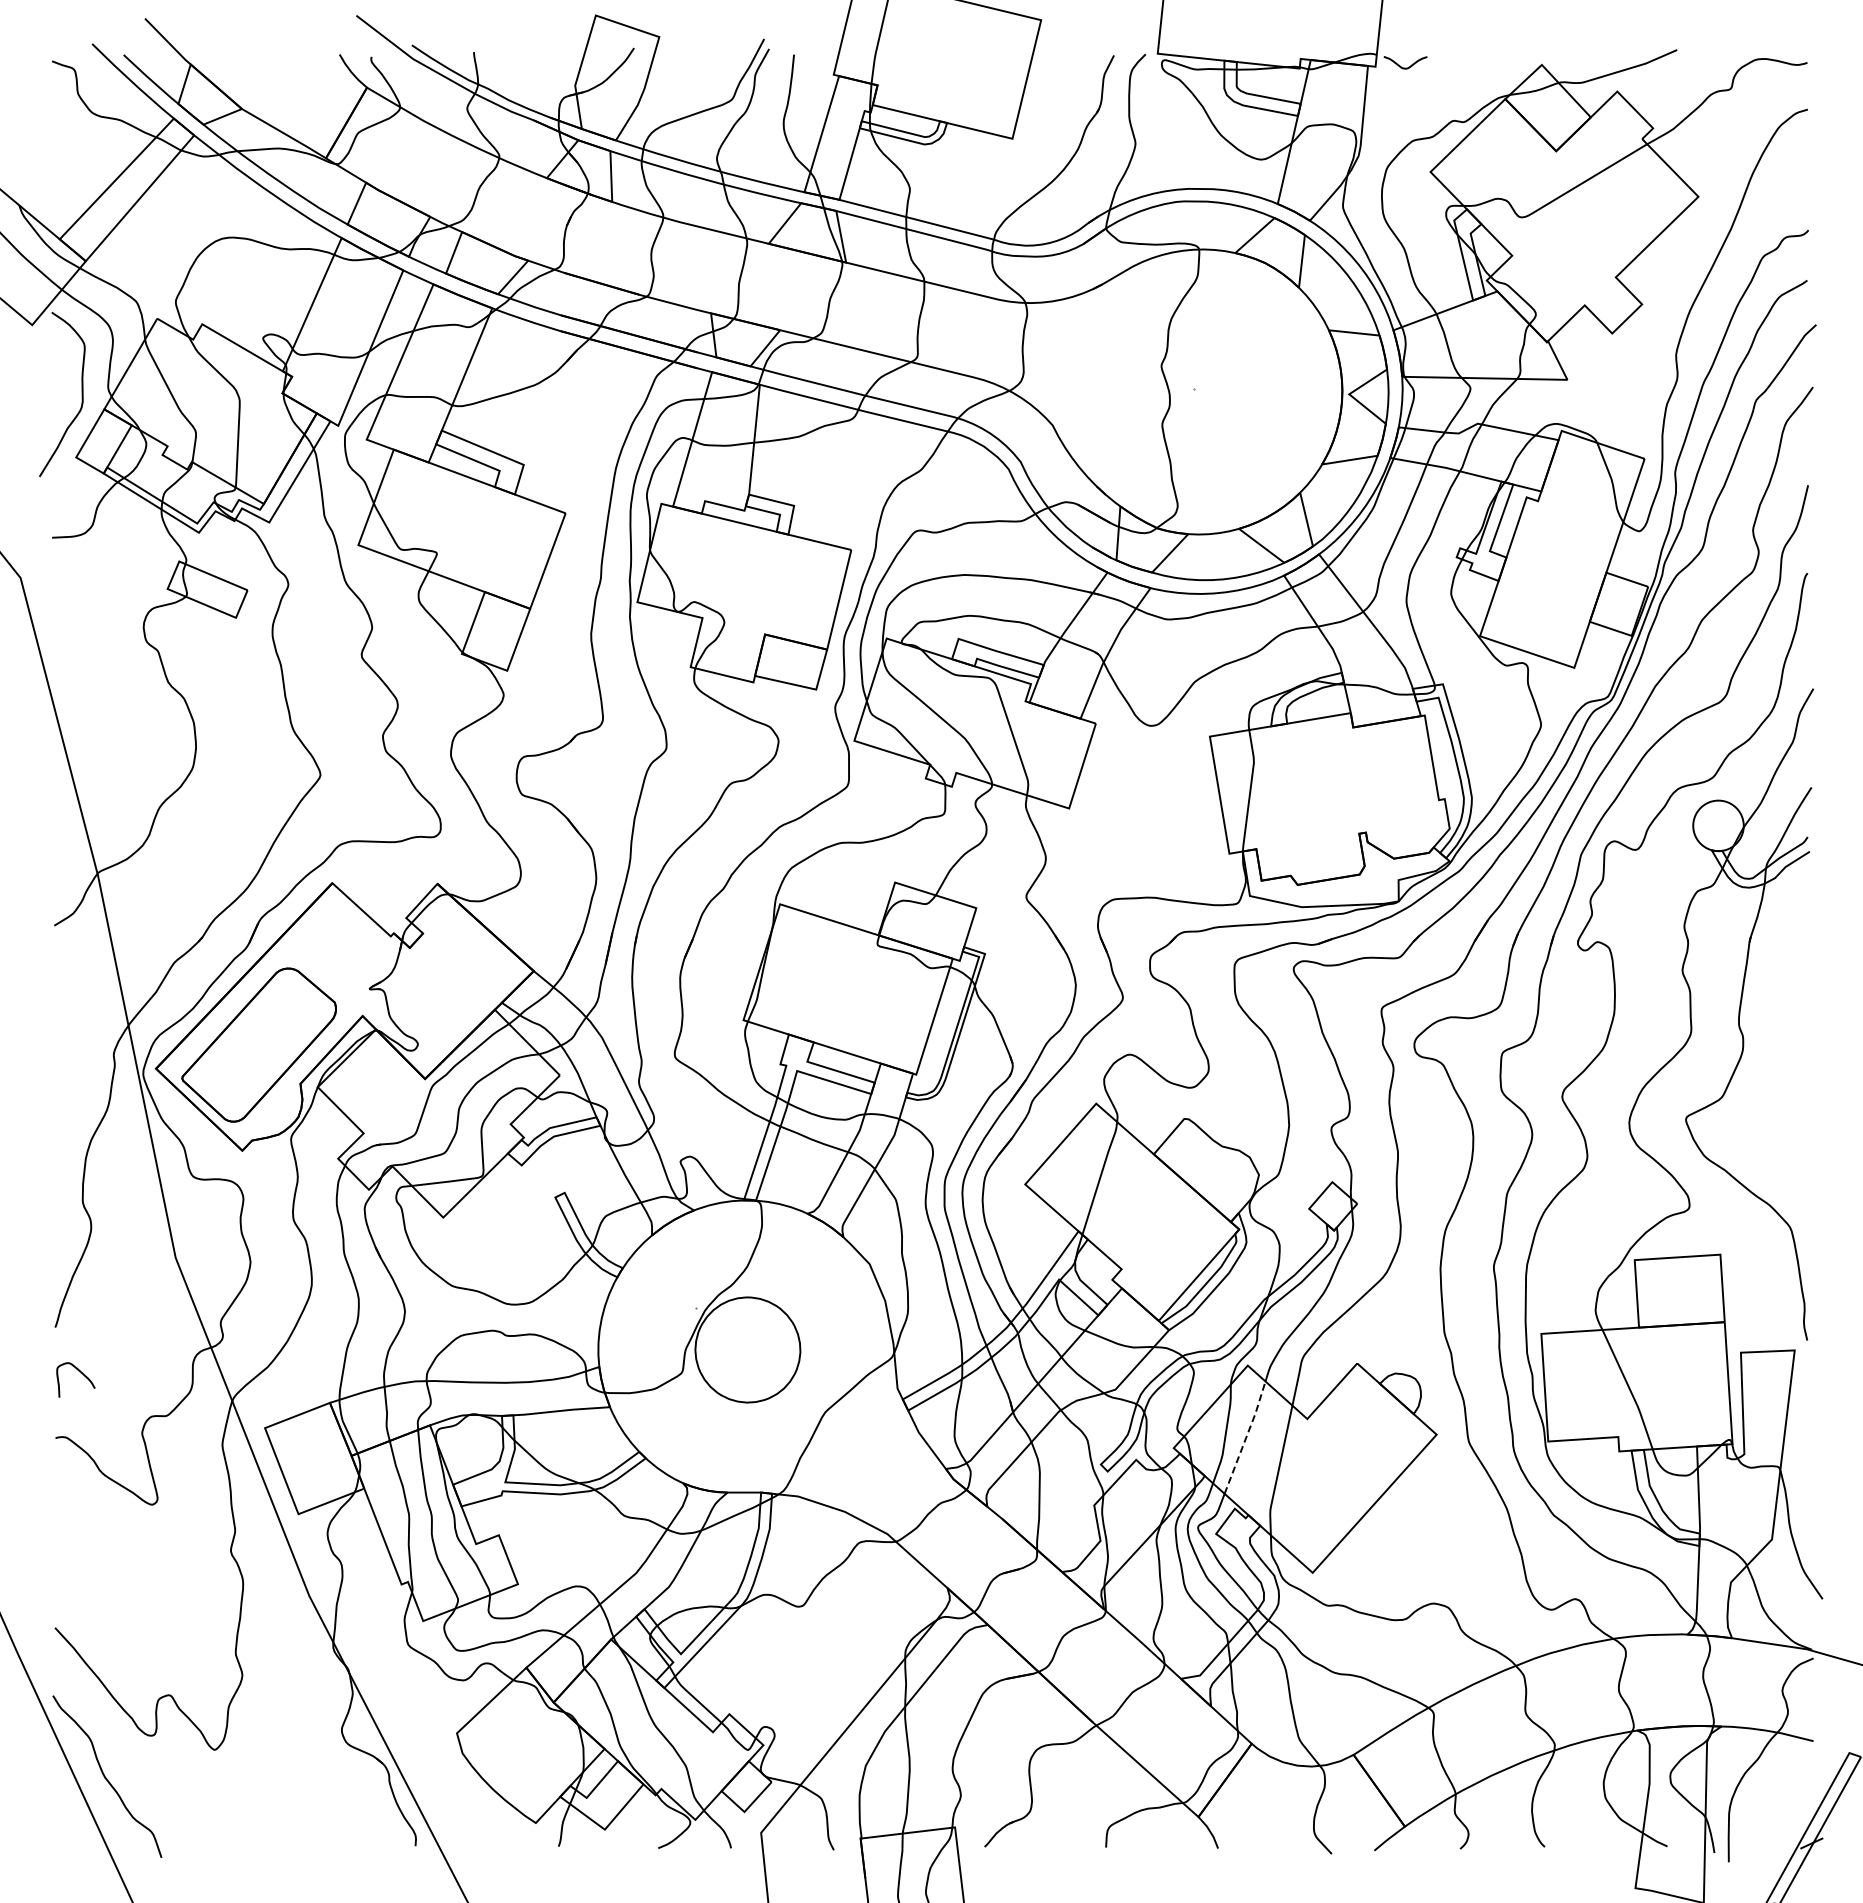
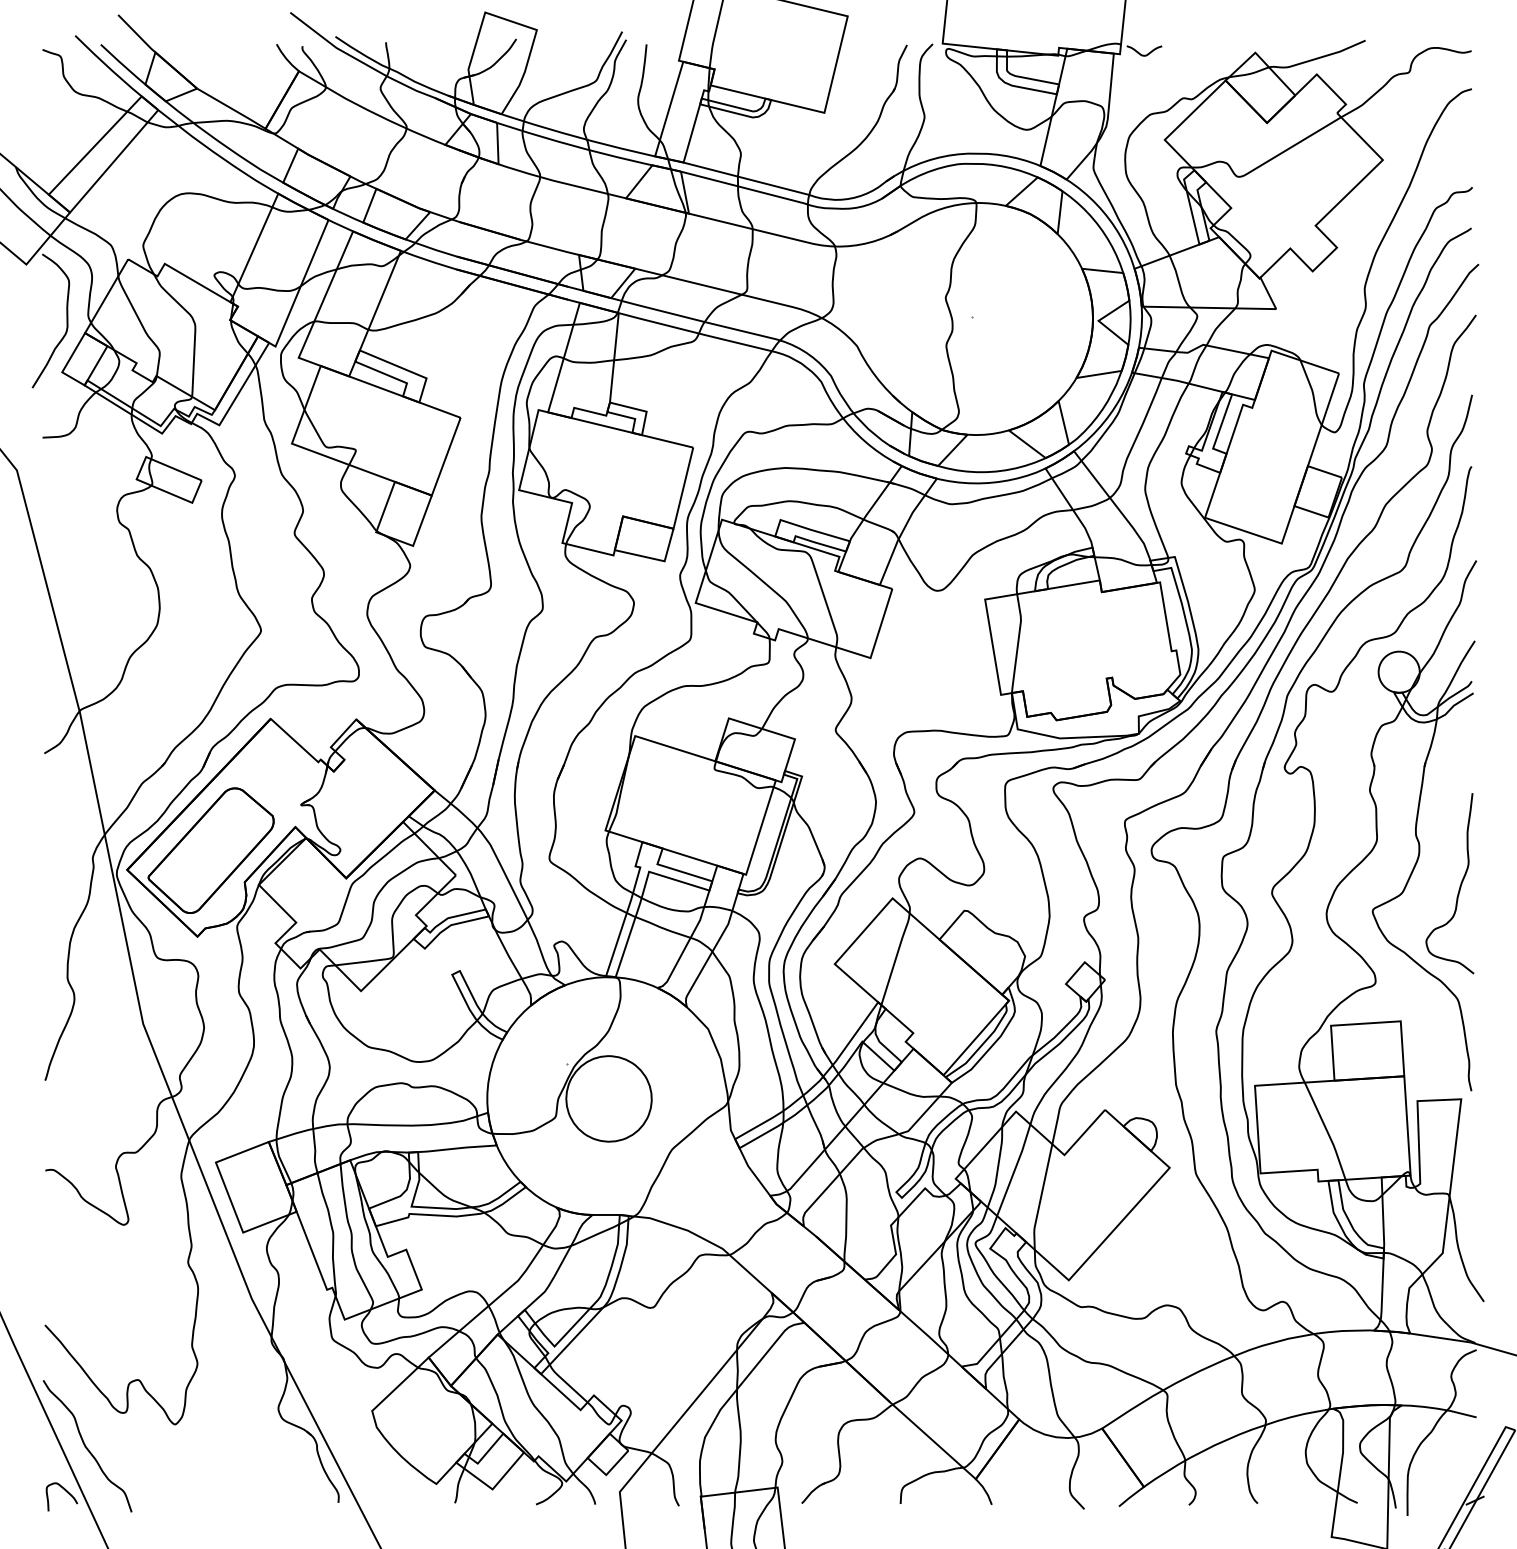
curve: (1792, 1089) -> (1459, 886), added
curve: (79, 1372) -> (64, 1490), moved
line: (1246, 1436) -> (1014, 1169), dashed -> solid

